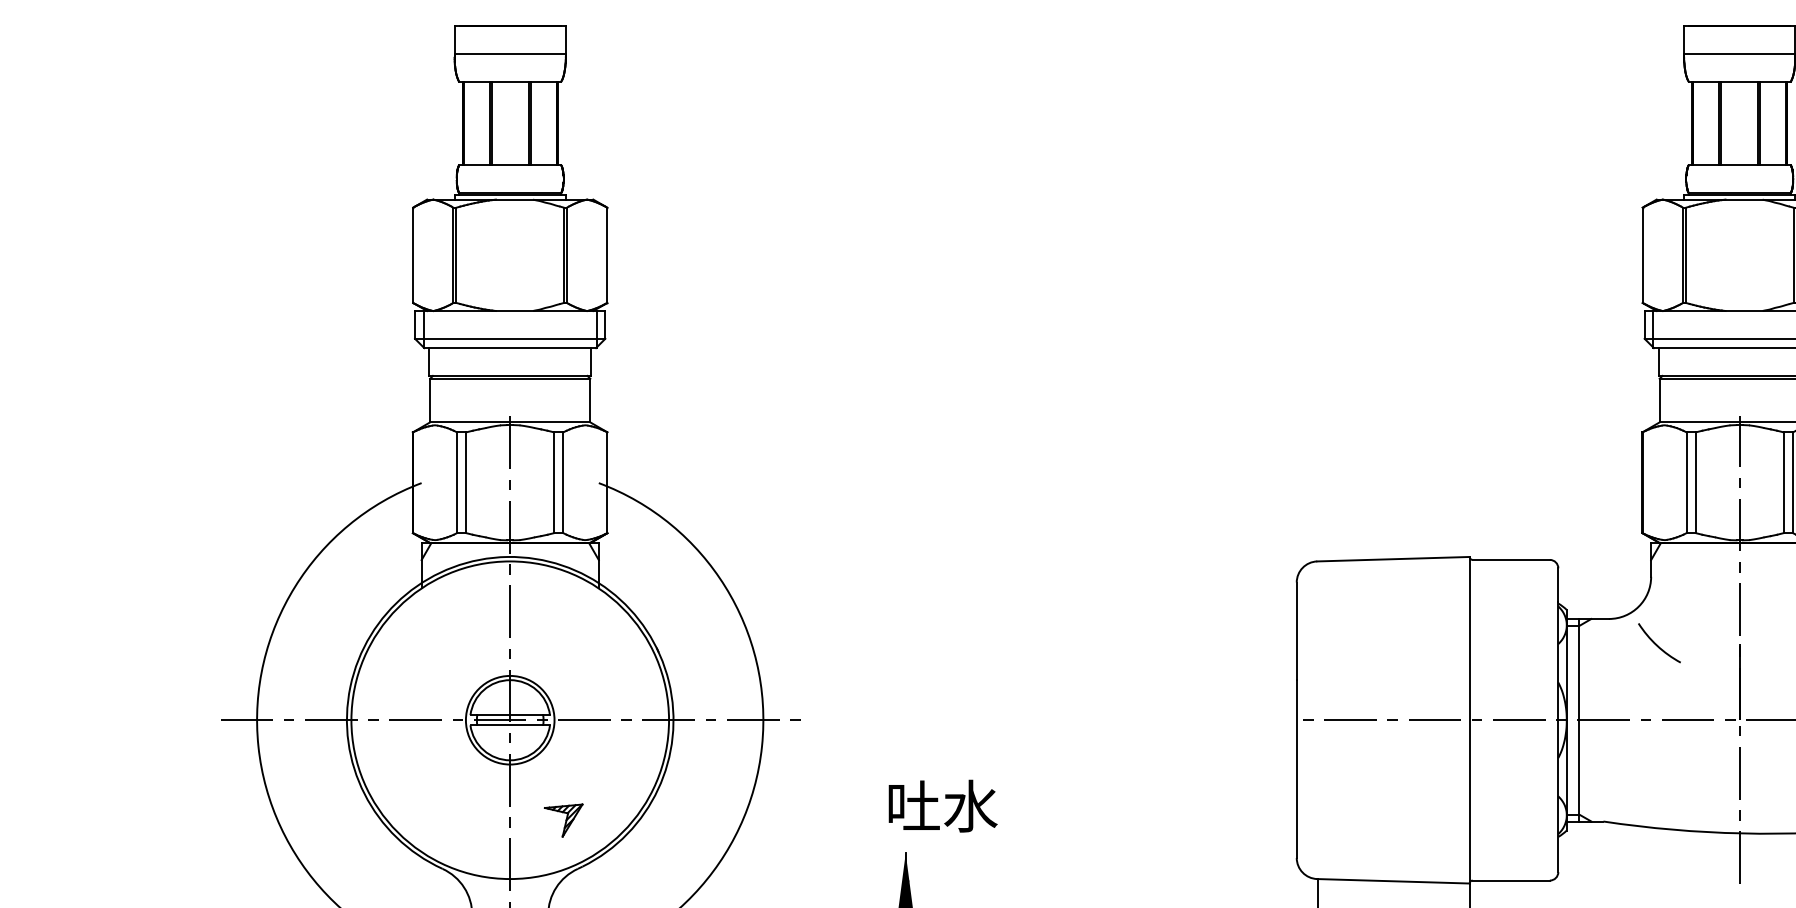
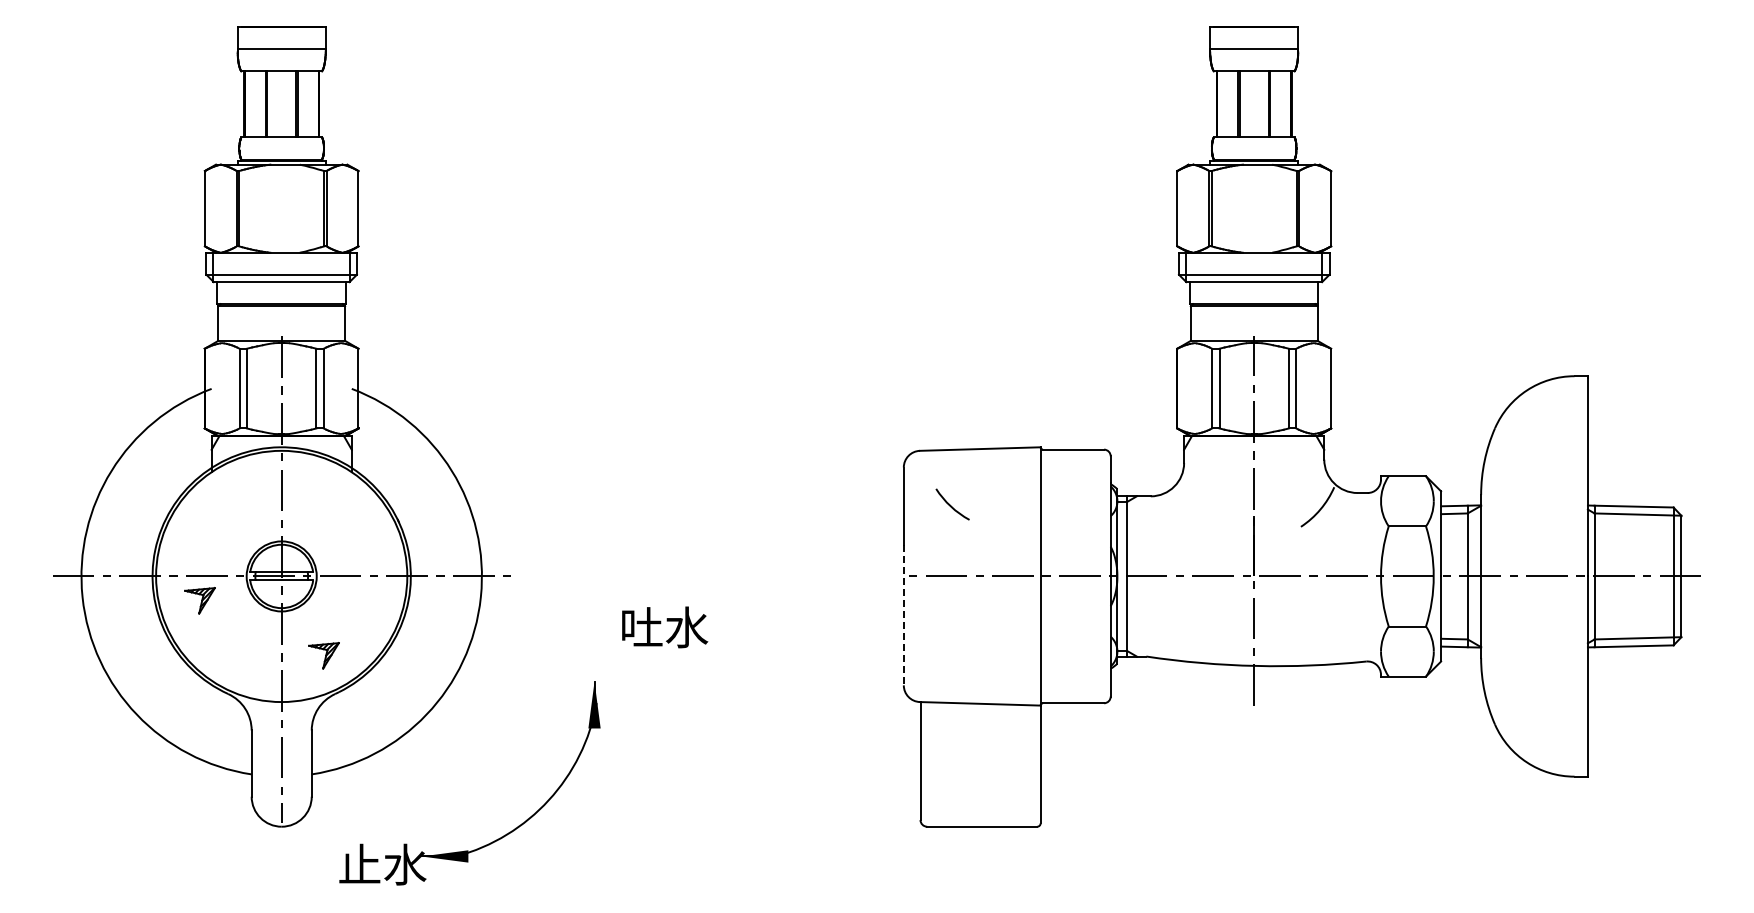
arc: (1657, 644) -> (951, 505), moved
part: (406, 750) -> (199, 600), added
line: (1296, 769) -> (903, 615), solid -> dashed
text: (943, 806) -> (665, 627), moved

